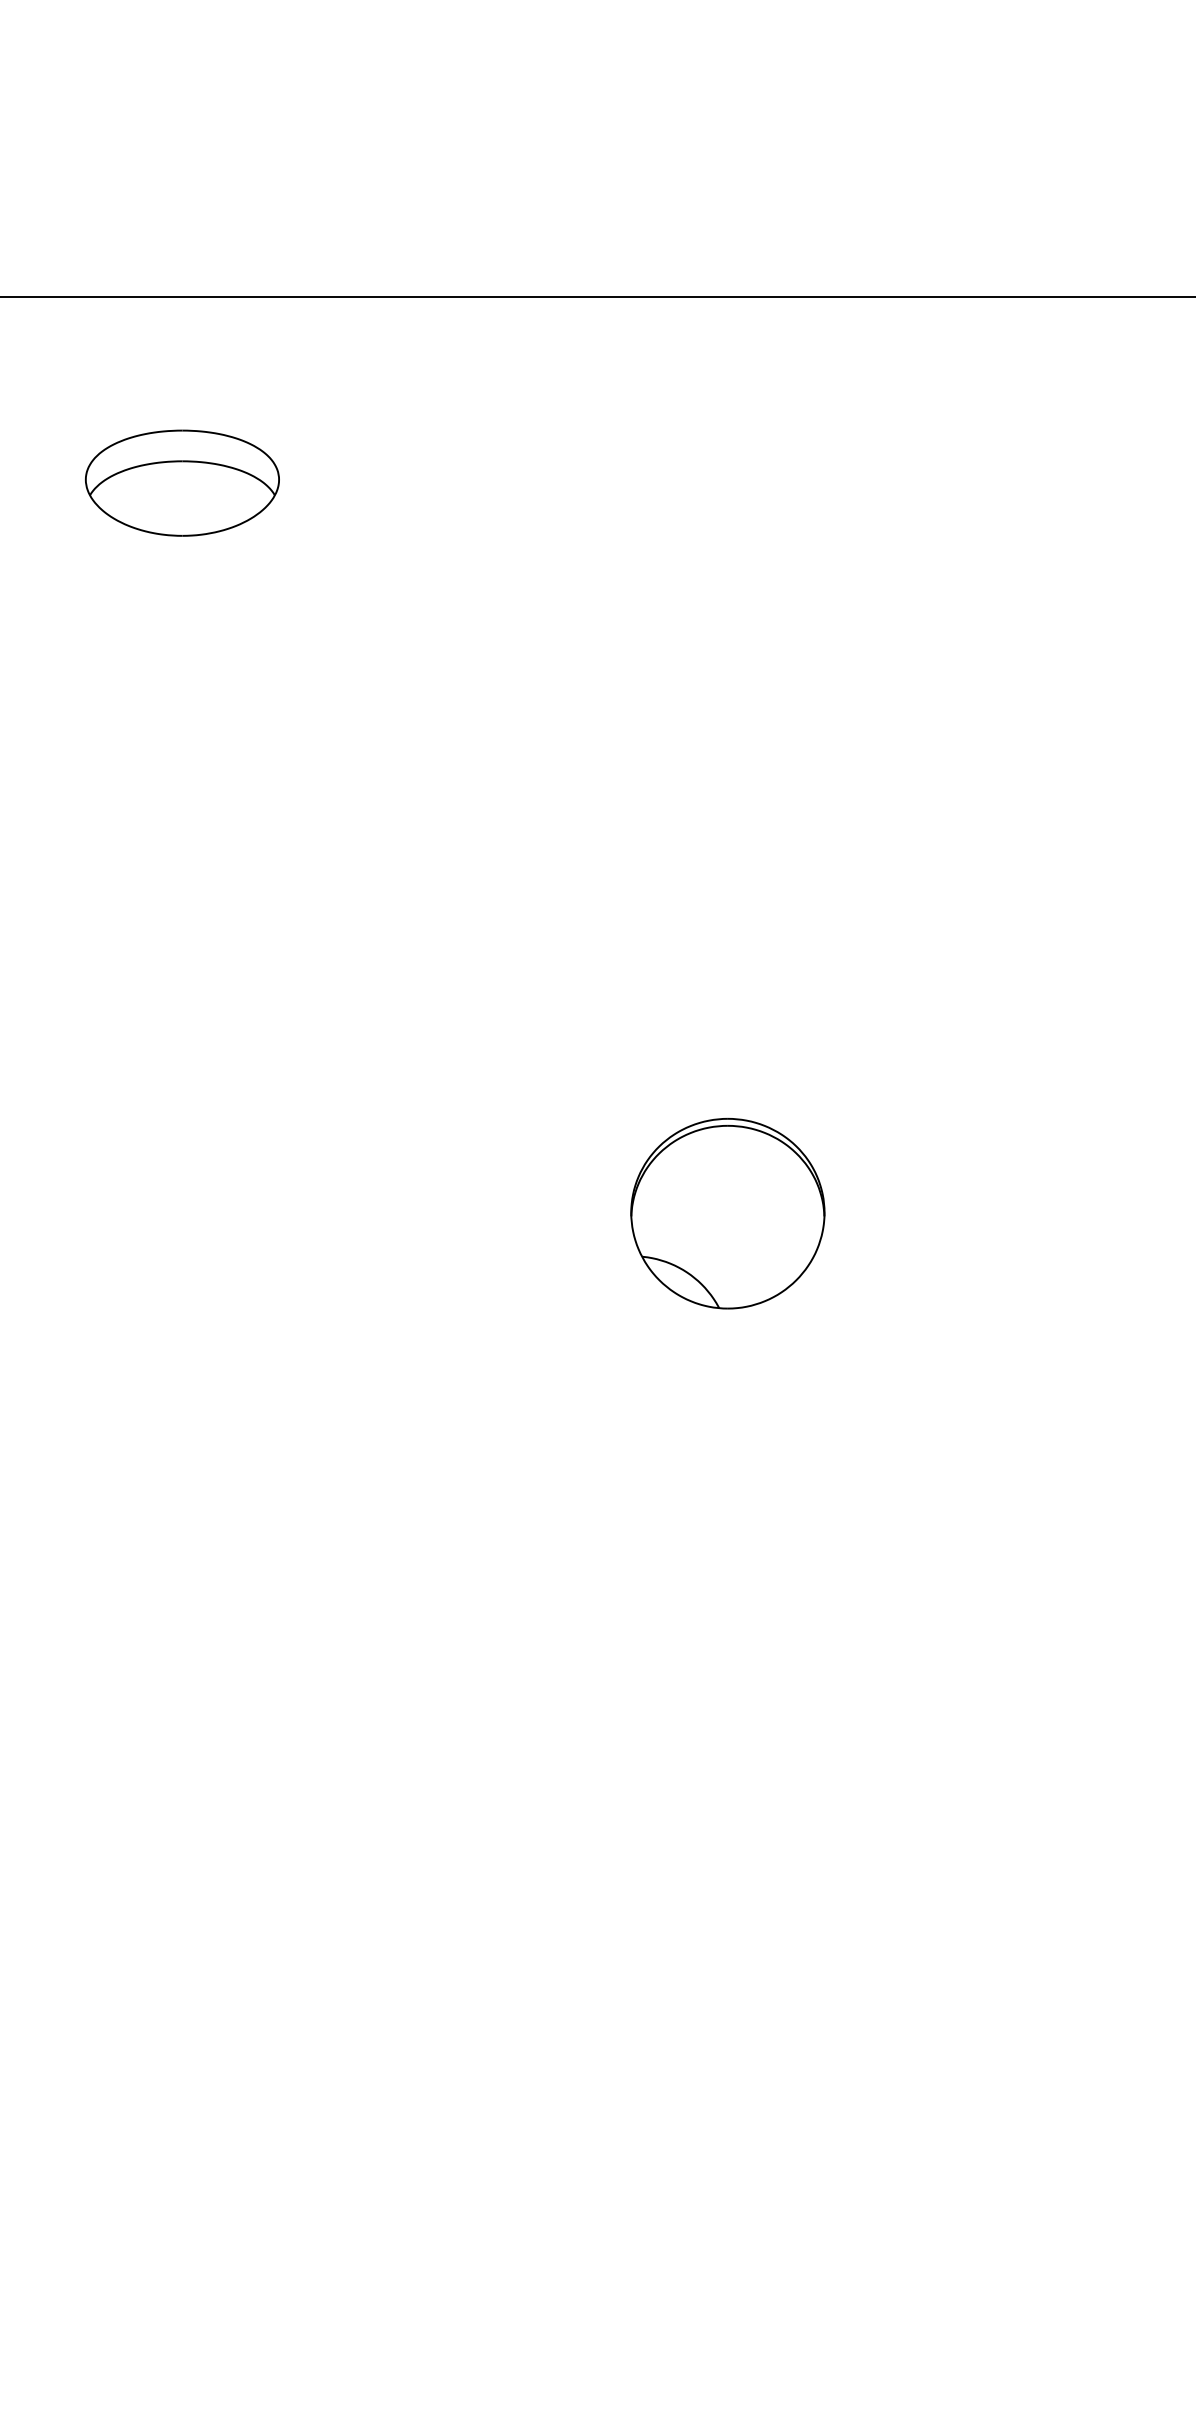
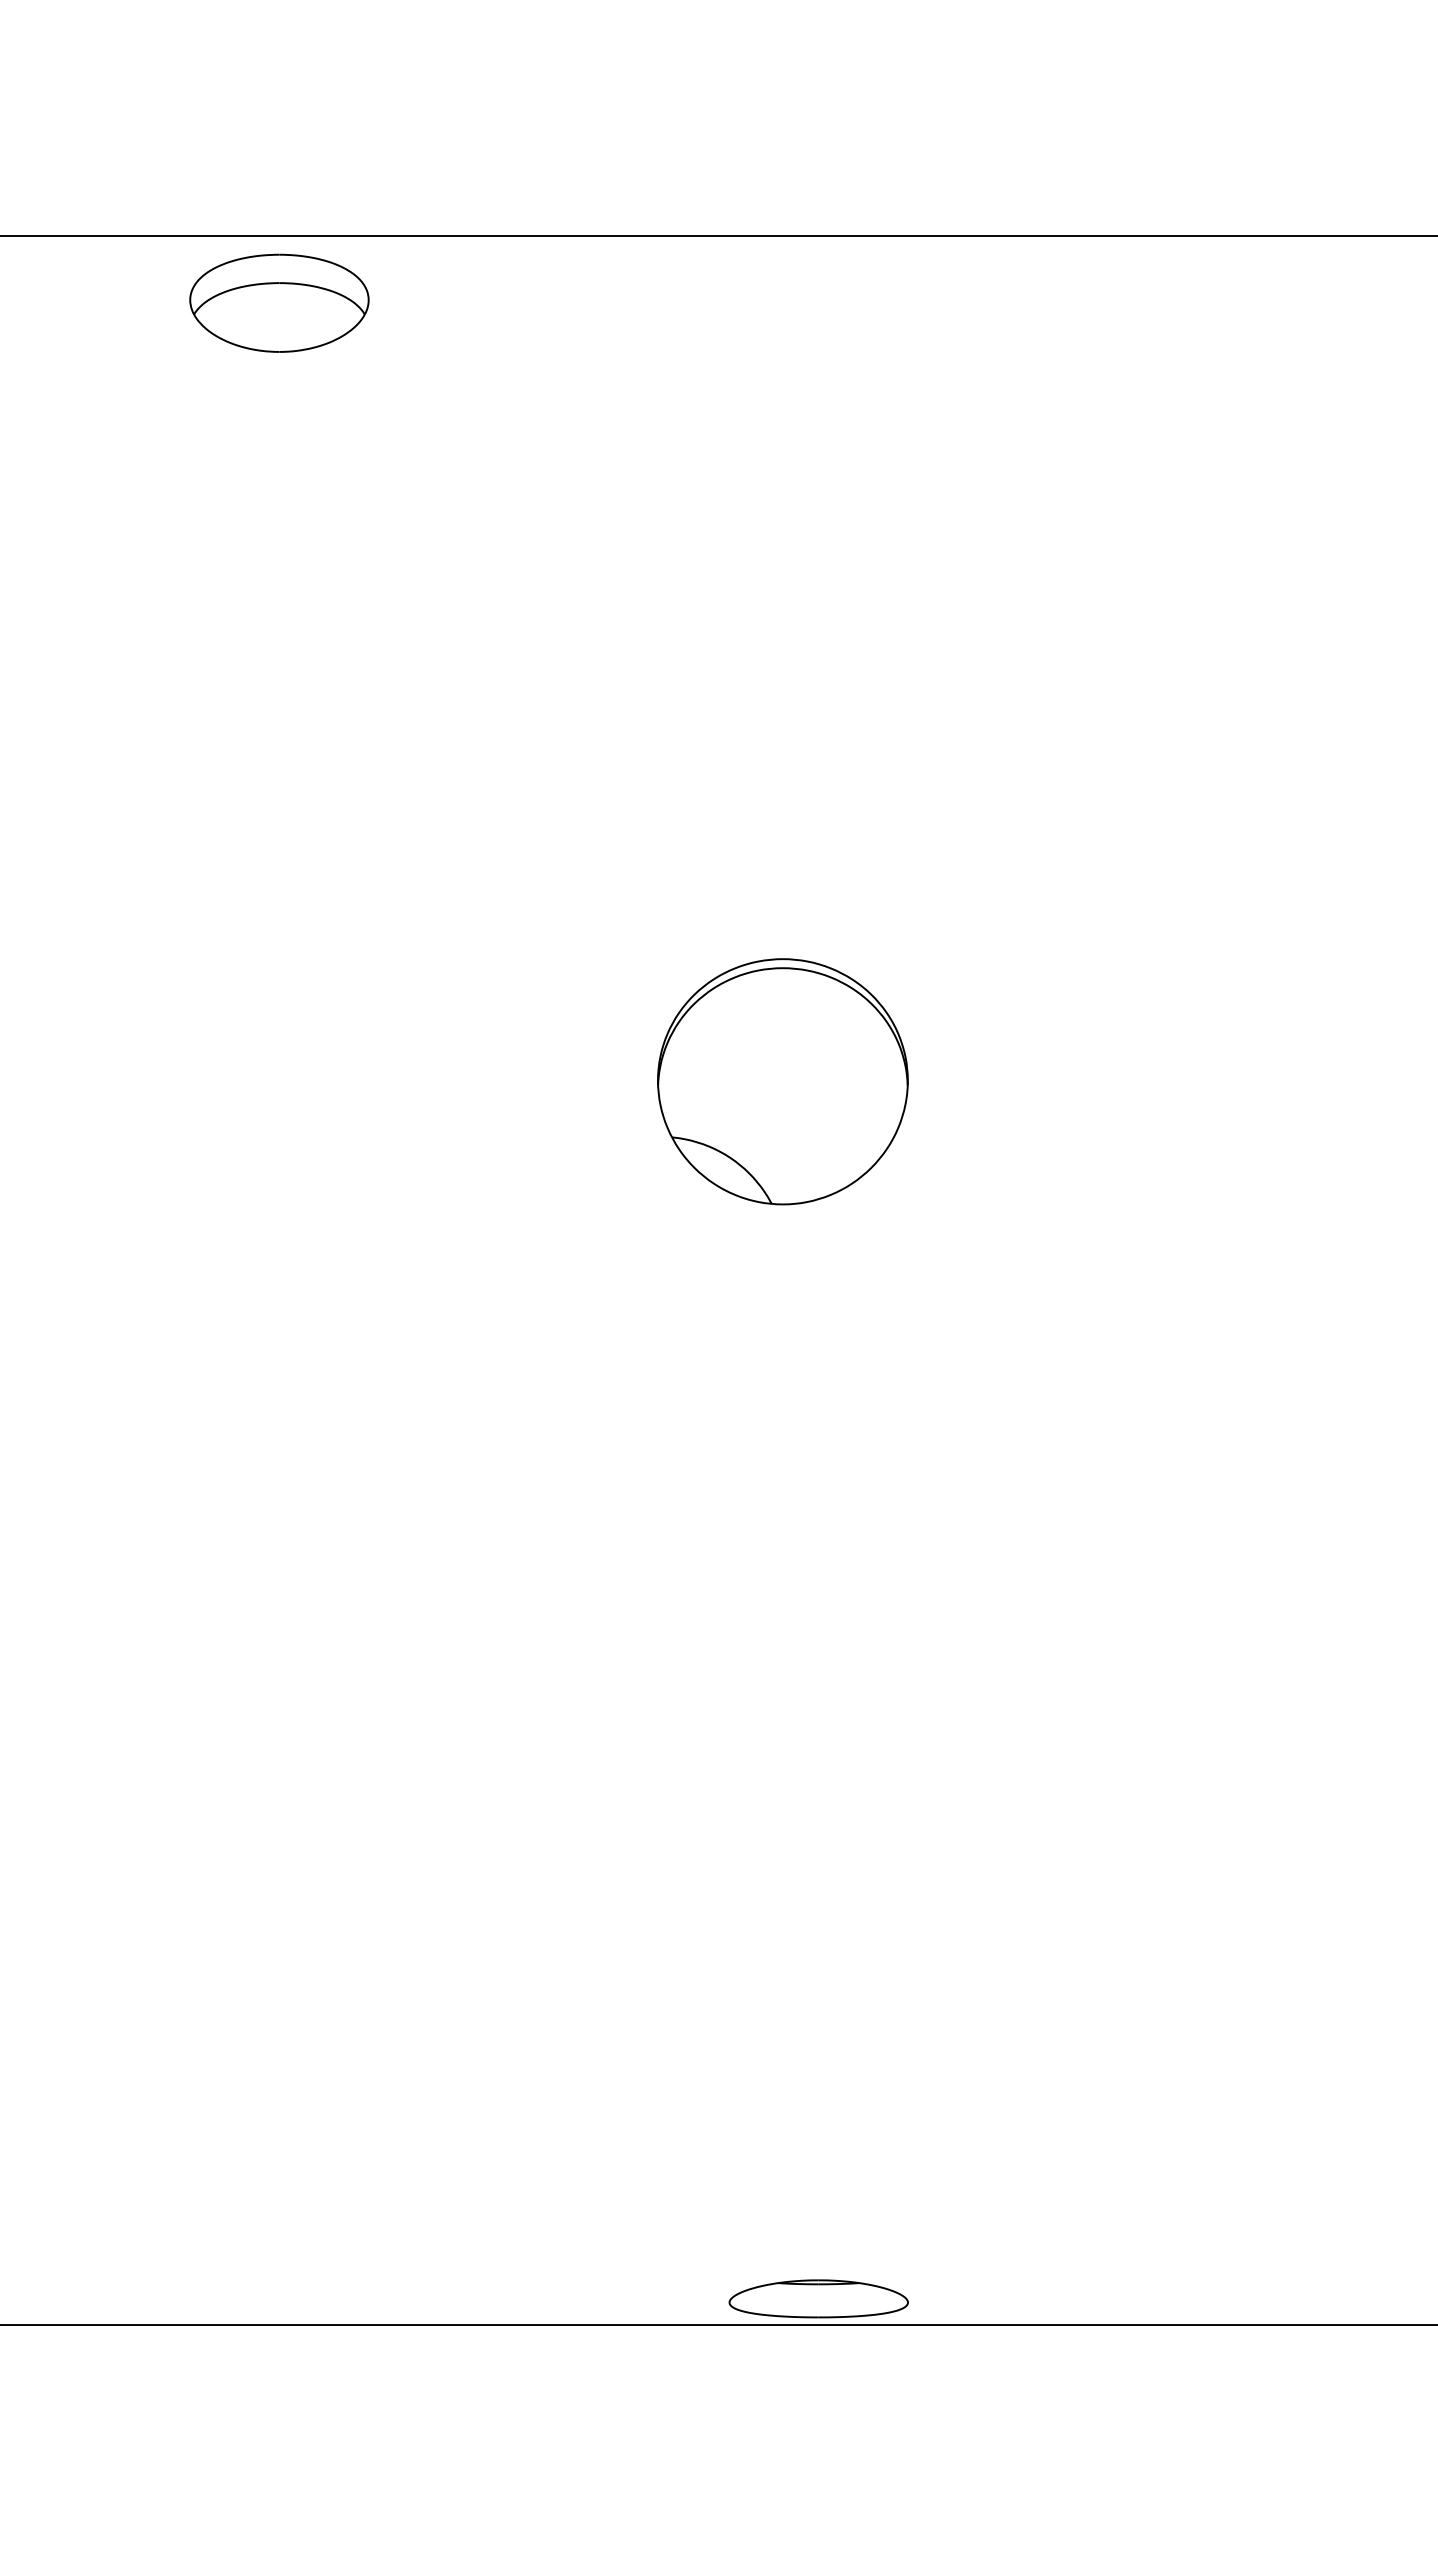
part: (182, 482) -> (279, 302), moved
part: (728, 1213) -> (783, 1081), size x1.4

